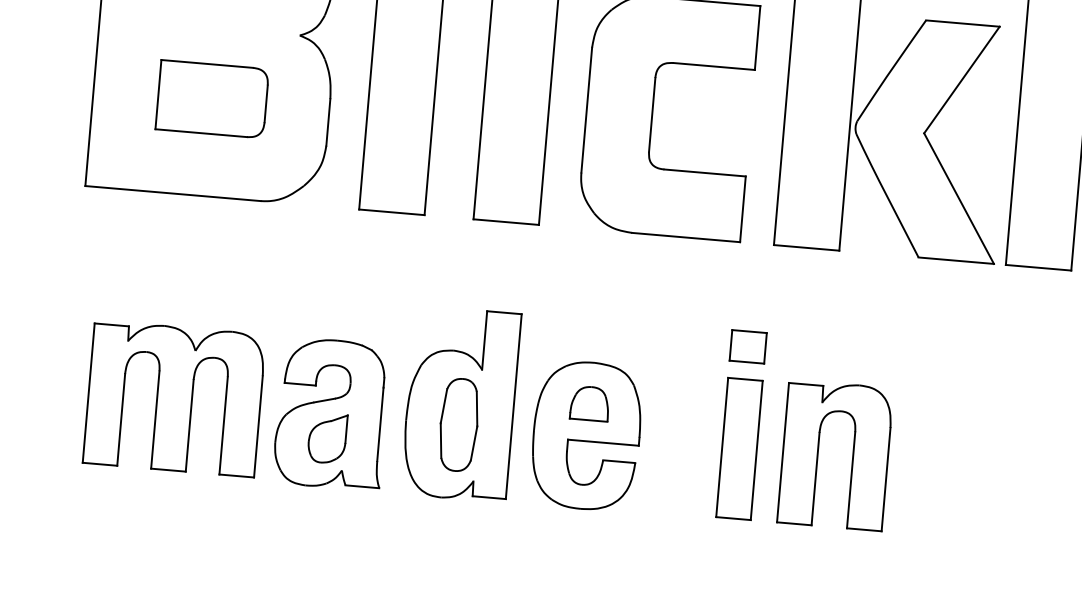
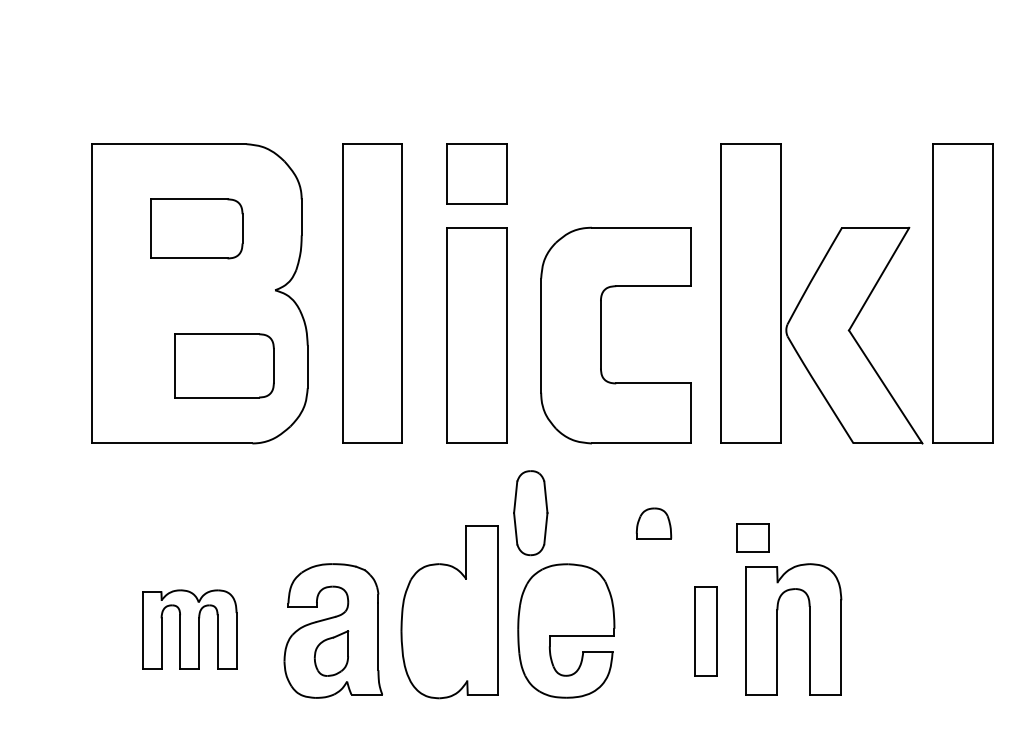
part: (212, 98) -> (224, 365), moved
part: (747, 346) -> (752, 537), moved
part: (174, 398) -> (189, 629), size x0.6
part: (589, 403) -> (653, 523), moved
part: (458, 425) -> (530, 513), moved
part: (738, 449) -> (705, 631), size x0.7

